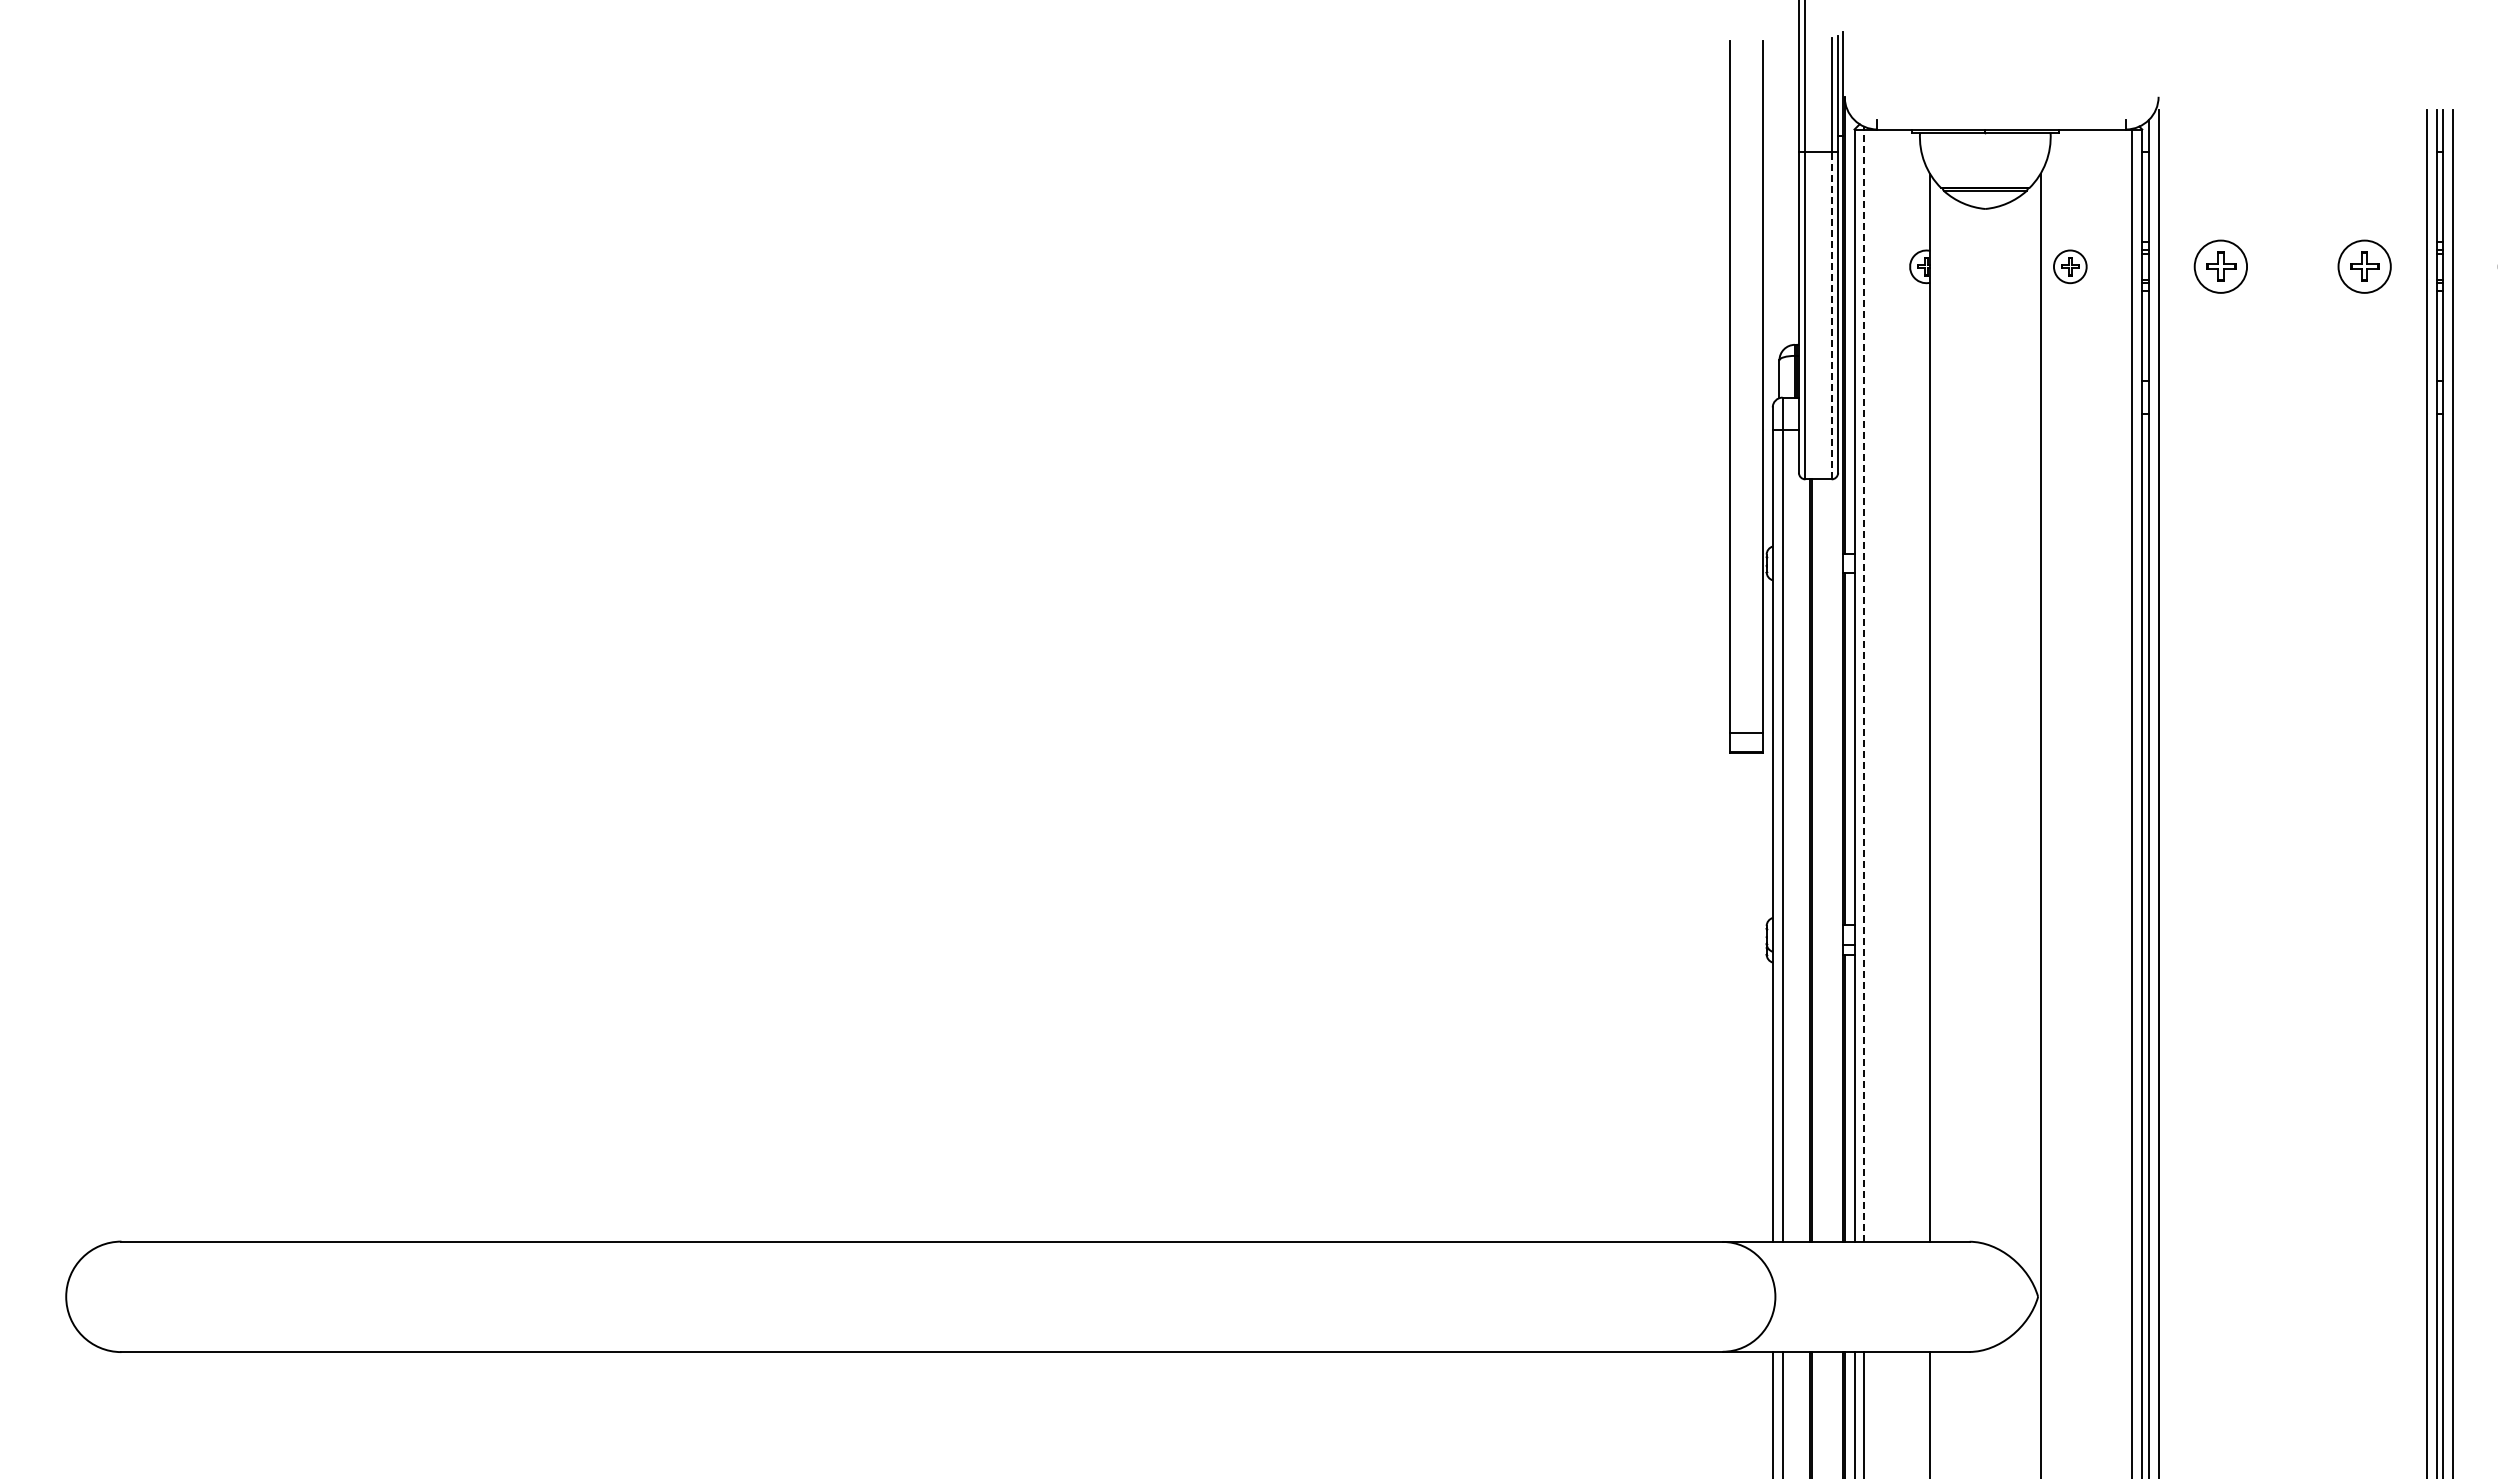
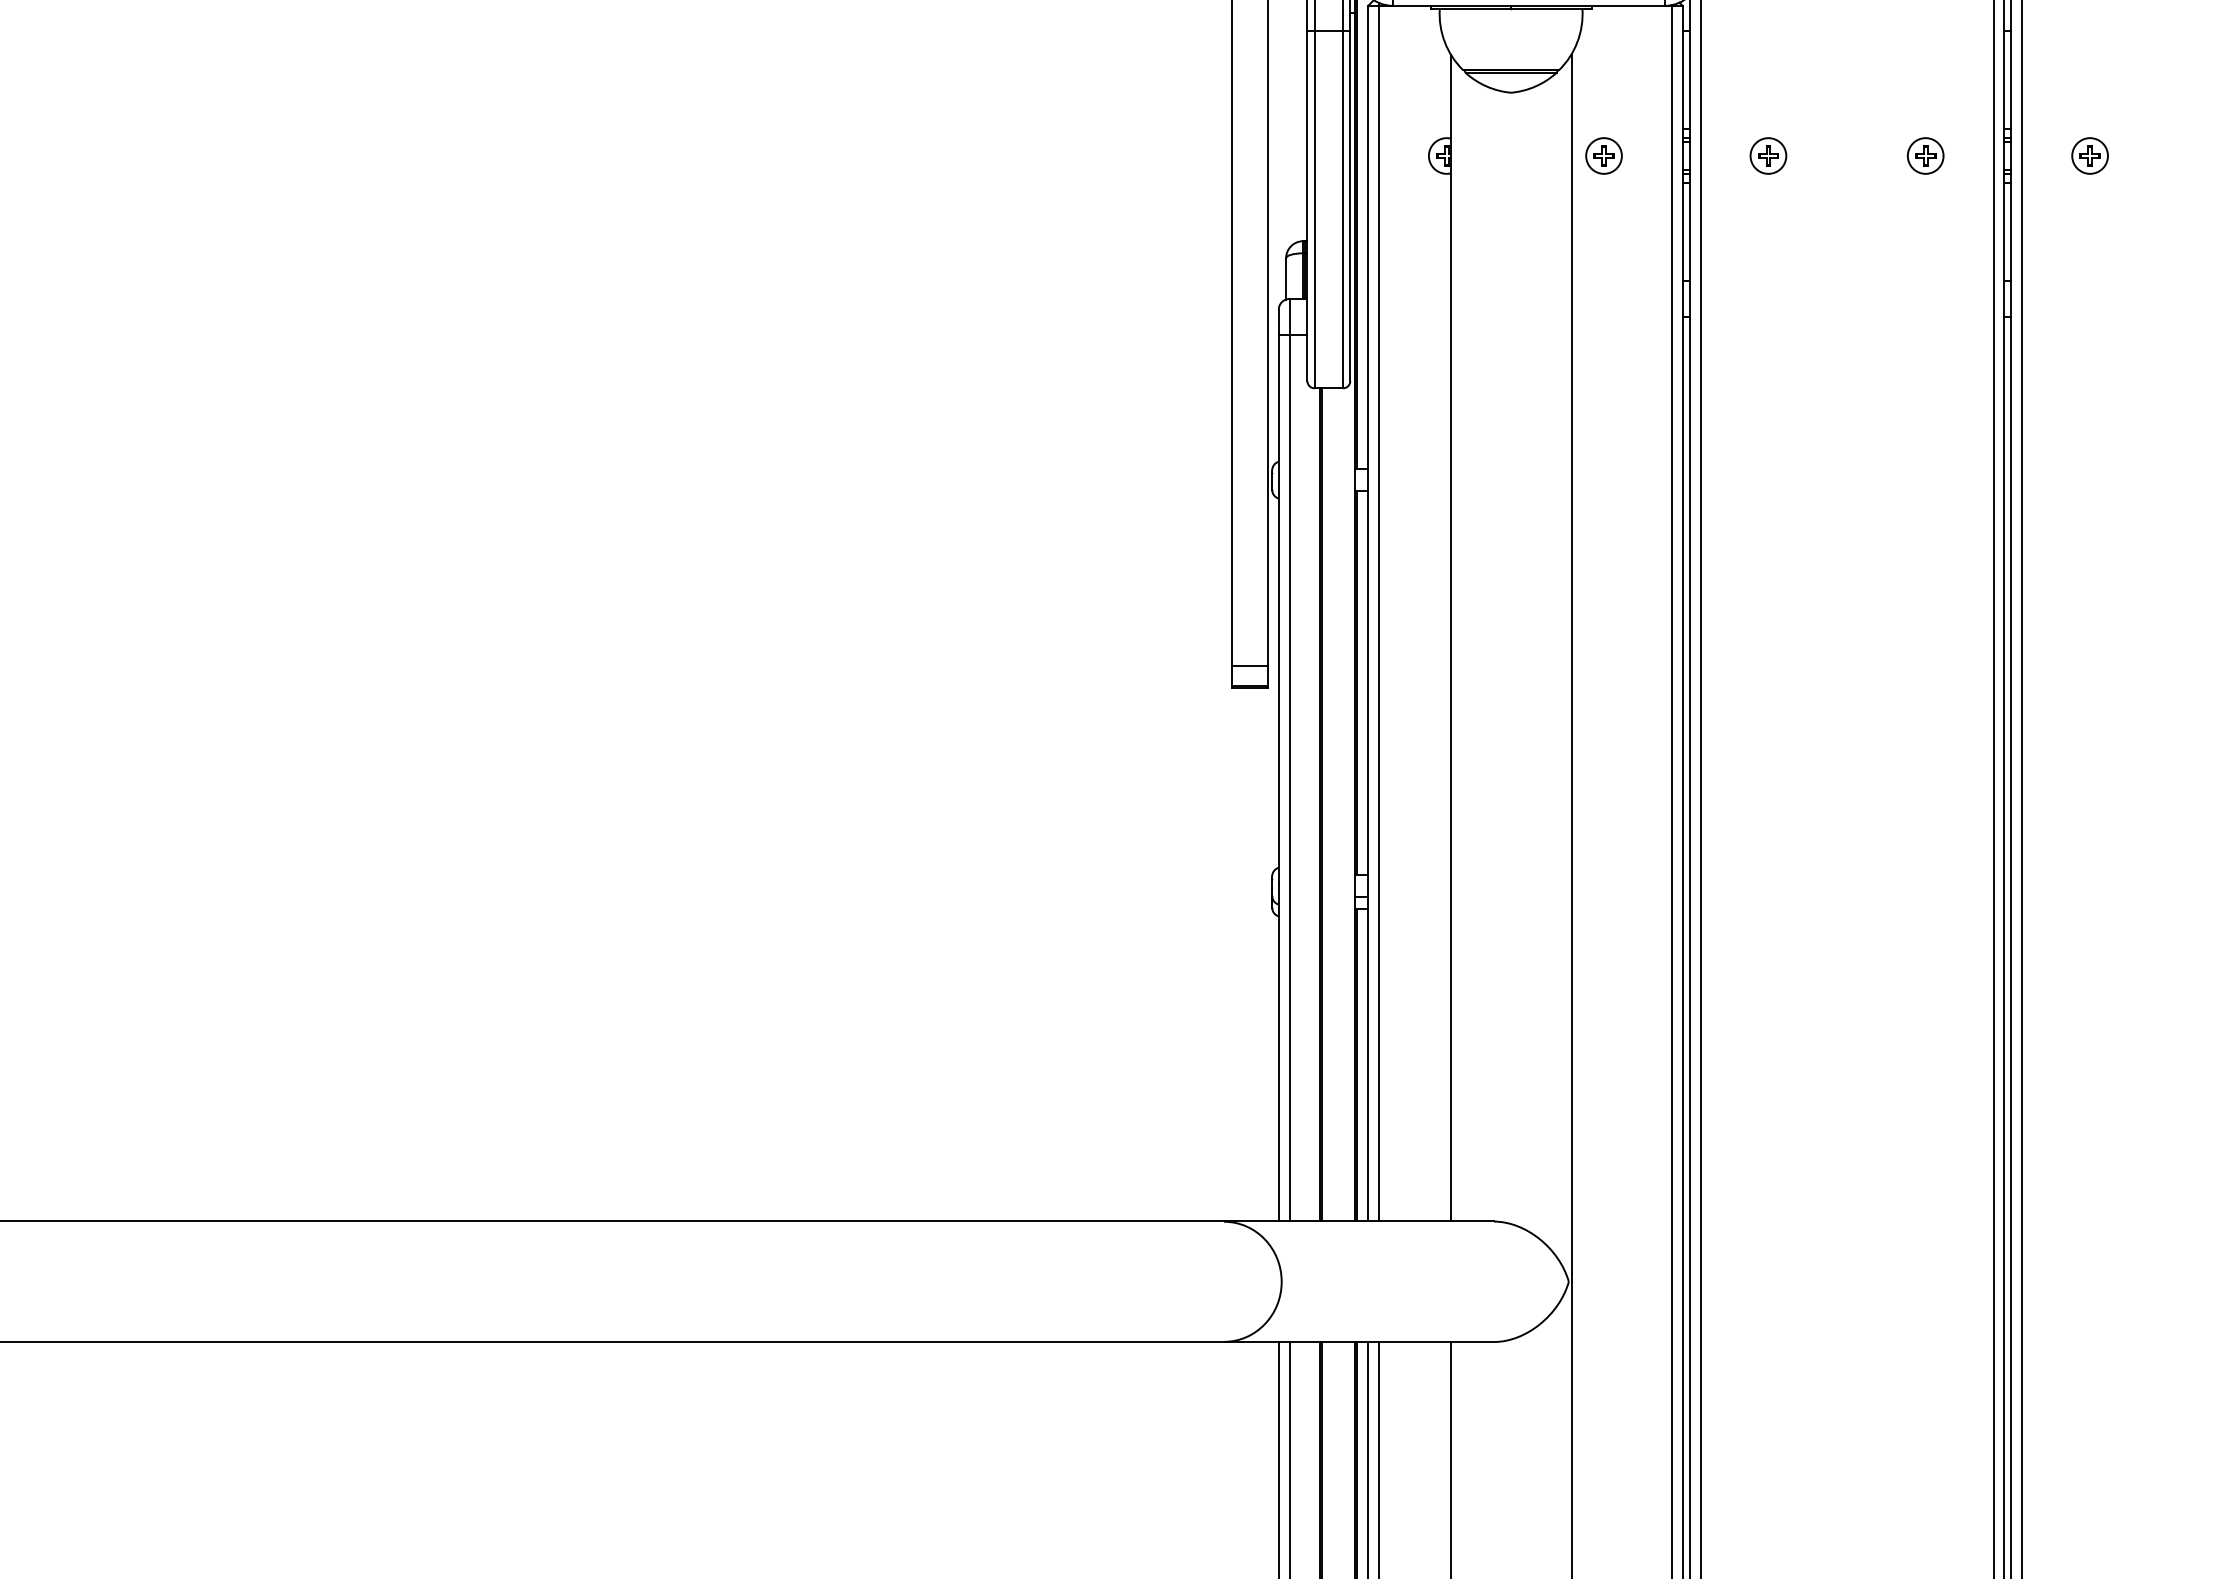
part: (2220, 266) -> (1768, 155), size x0.62
part: (2364, 266) -> (1925, 155), size x0.62
line: (1831, 315) -> (1343, 209), dashed -> solid
line: (1864, 685) -> (1379, 613), dashed -> solid

